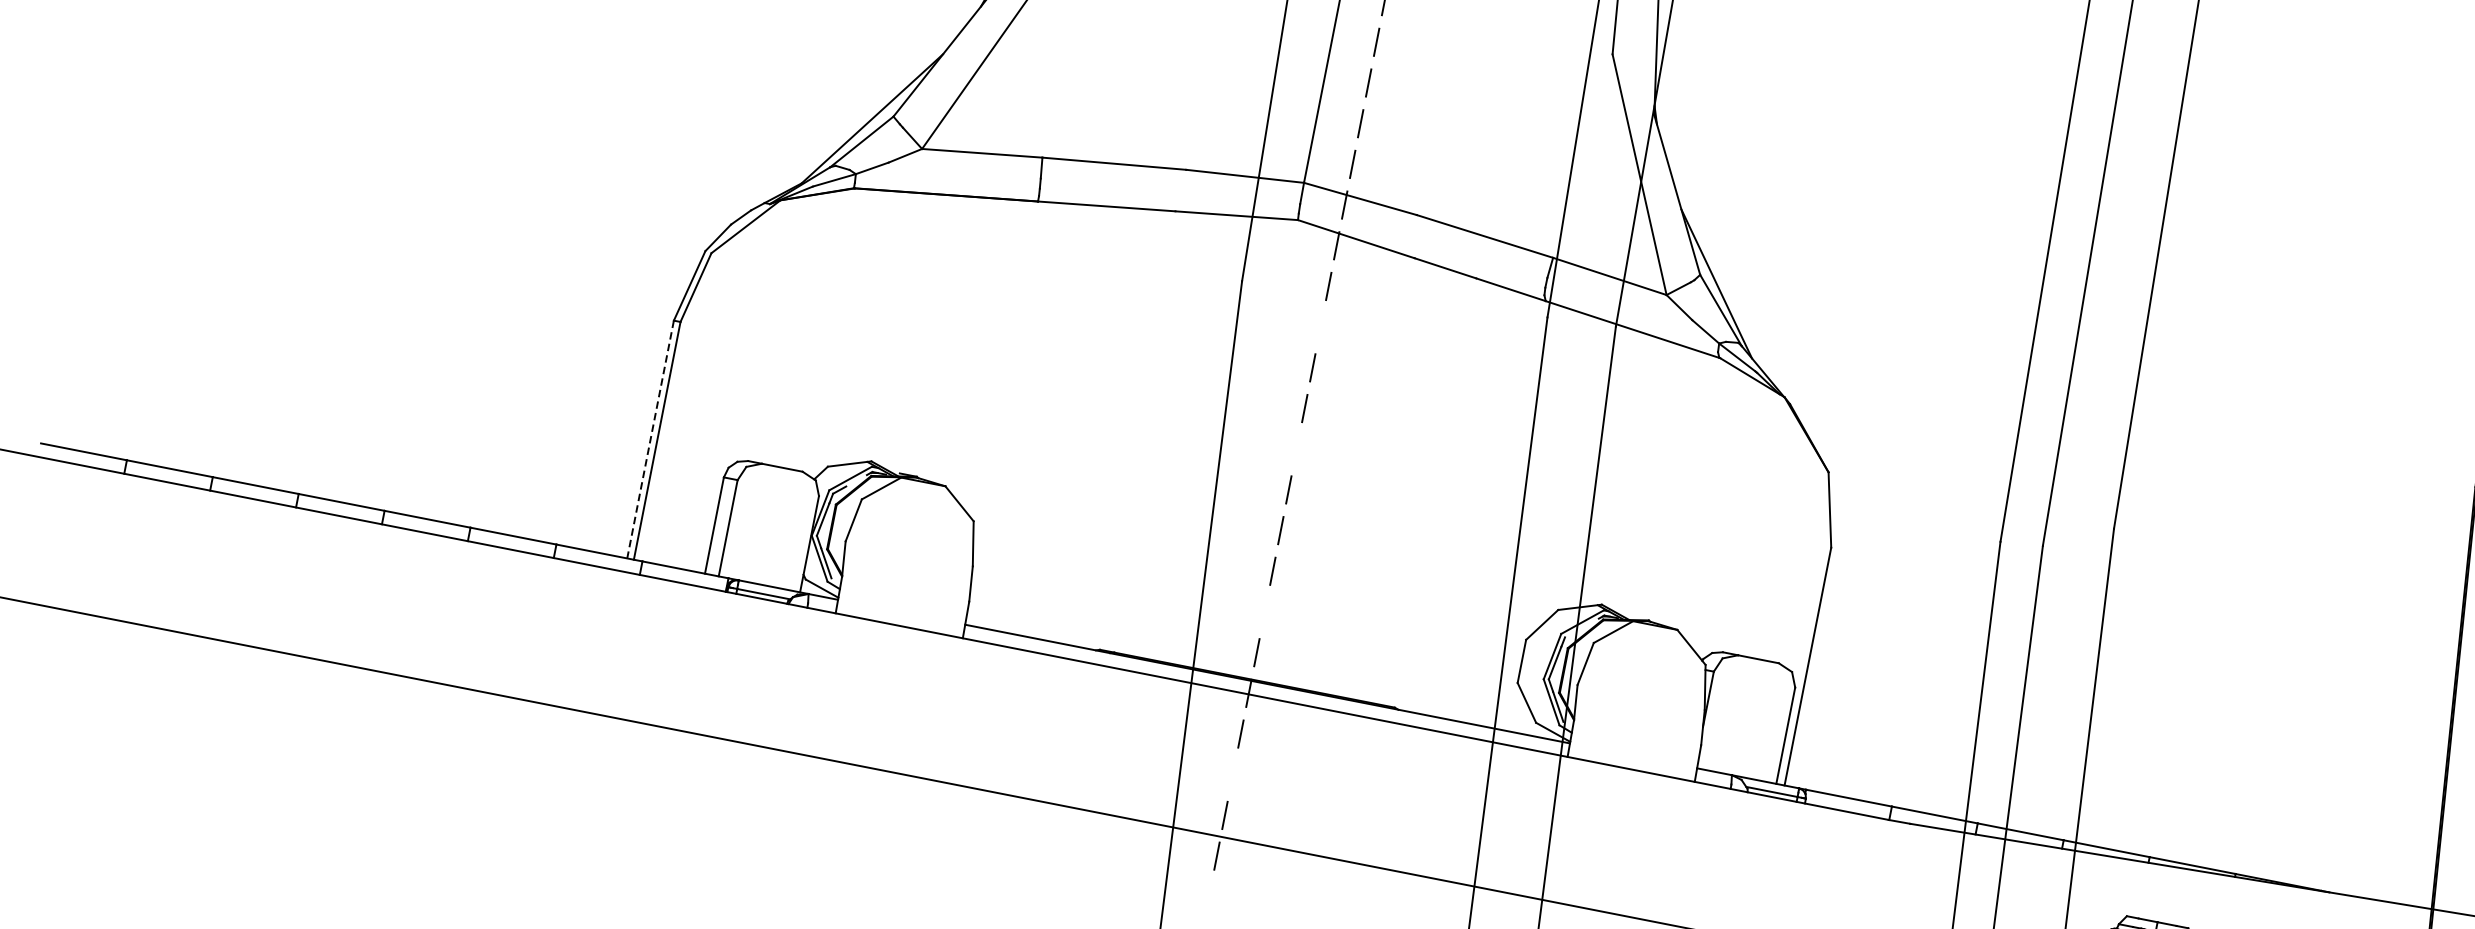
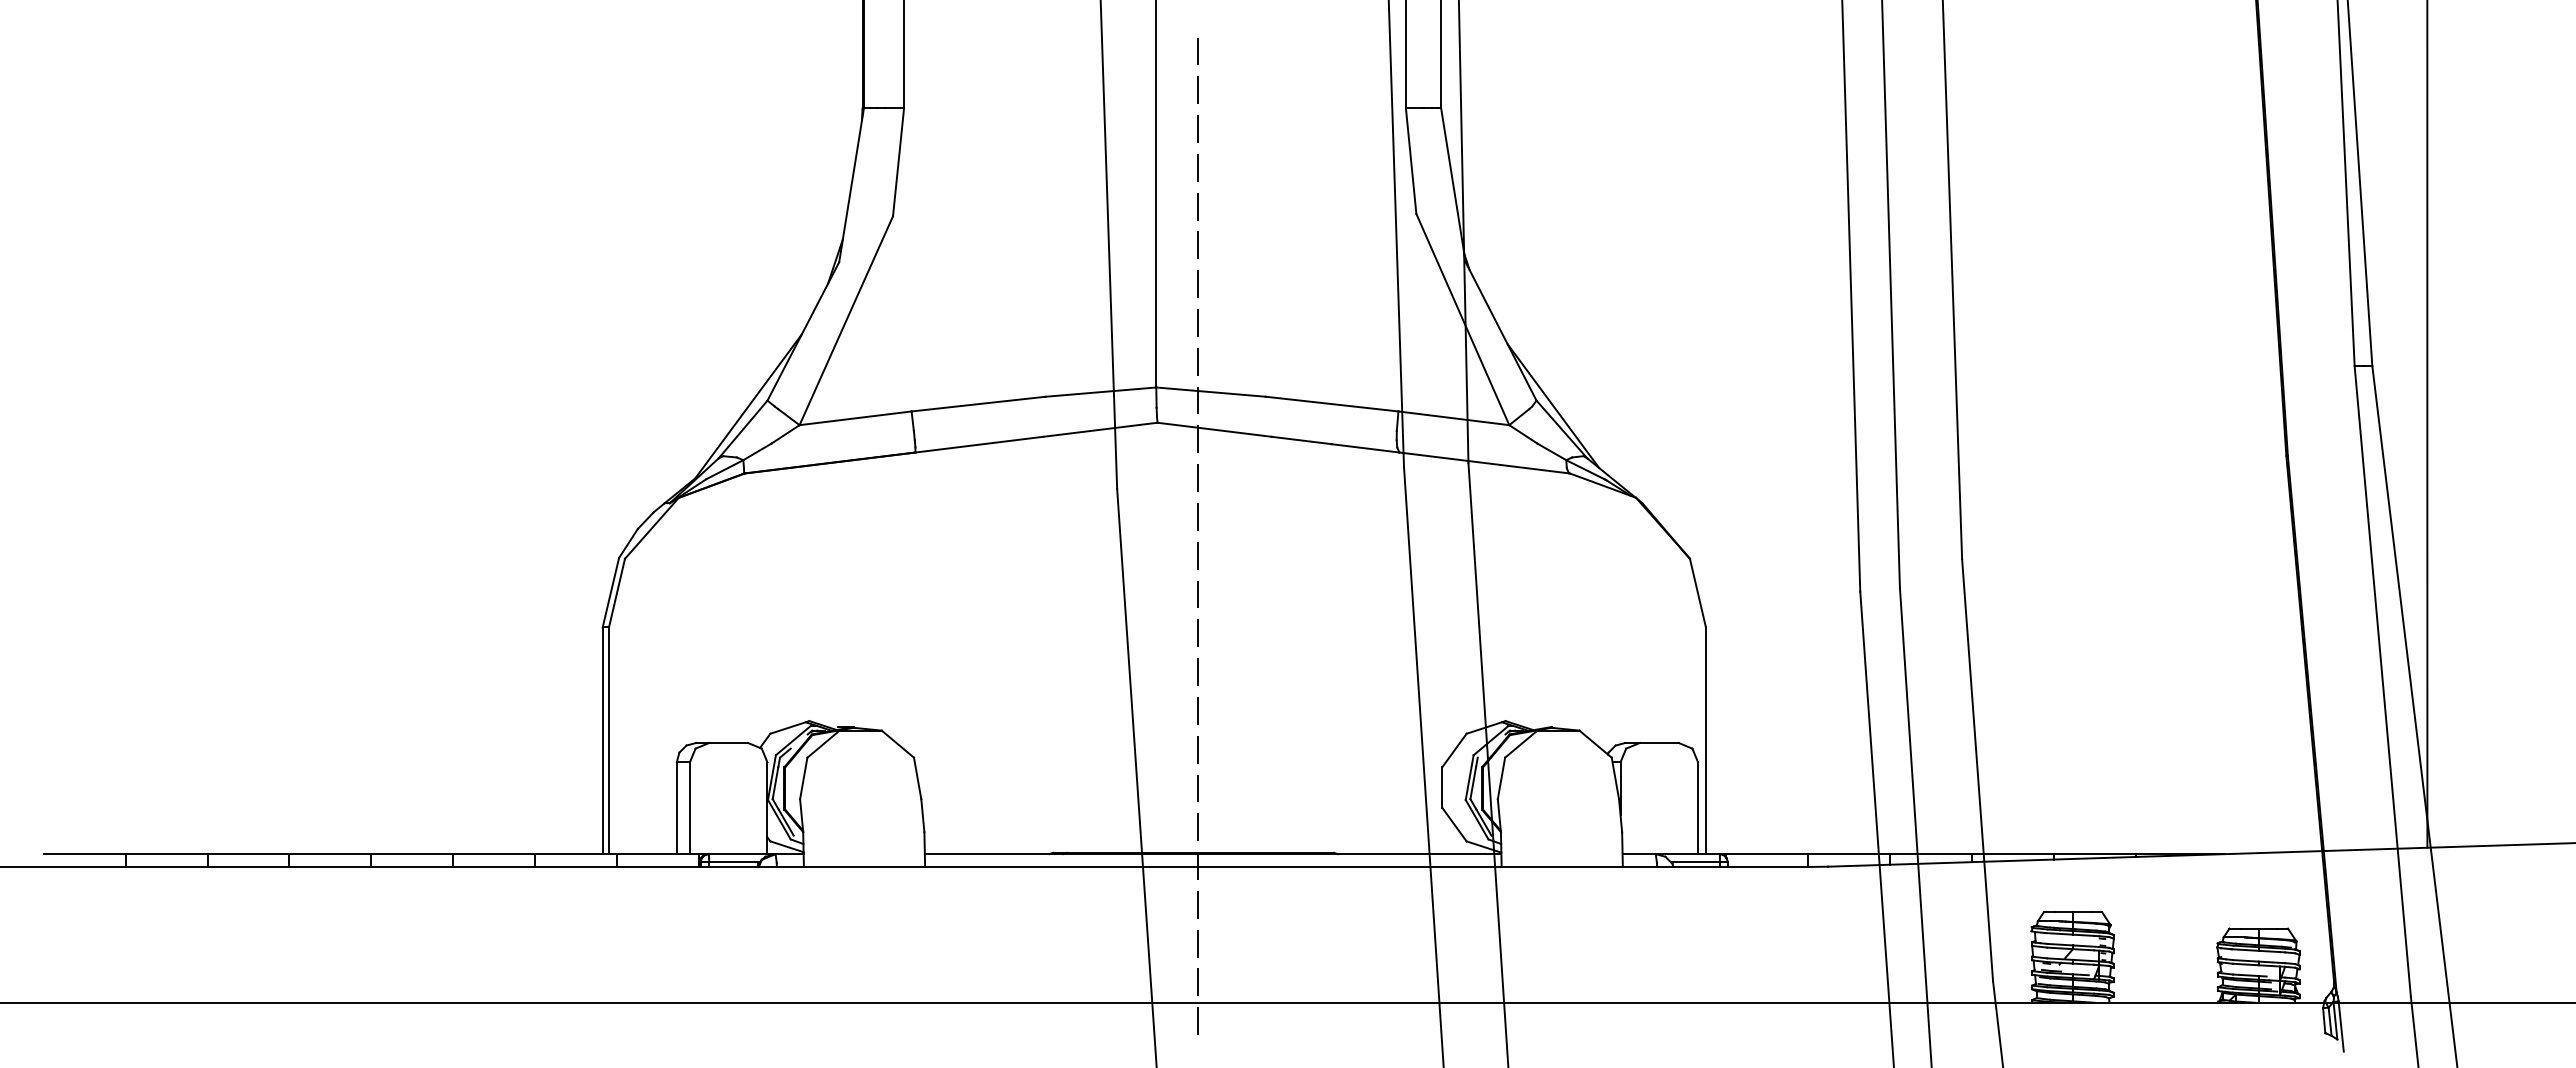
line: (1320, 326) -> (1197, 516), added
line: (650, 440) -> (602, 741), dashed -> solid
line: (1296, 449) -> (1197, 633), added
line: (1264, 611) -> (1197, 788), added
line: (1232, 774) -> (1197, 943), added

